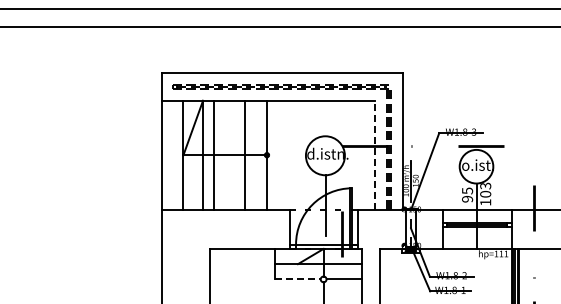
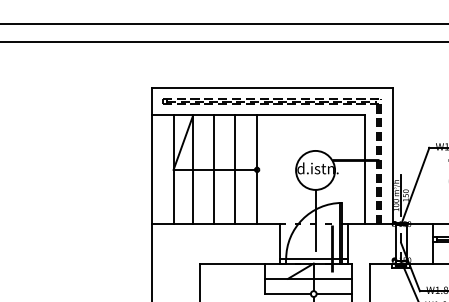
line: (214, 154) -> (214, 169), moved
line: (375, 154) -> (365, 169), dashed -> solid
line: (297, 279) -> (287, 294), dashed -> solid

